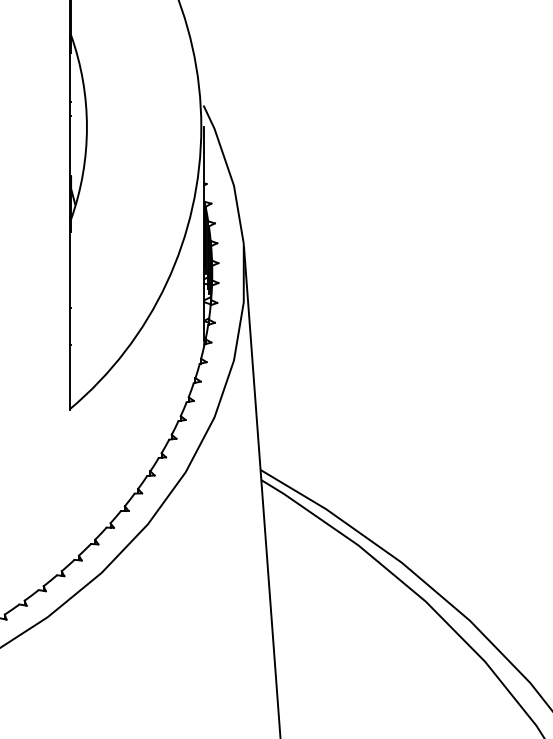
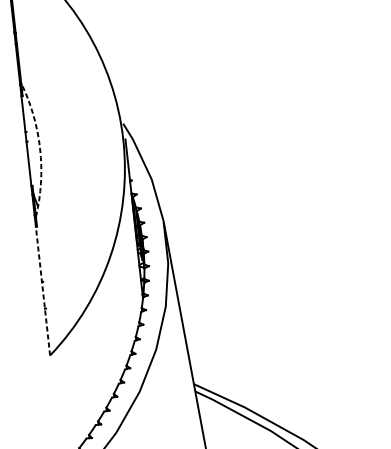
arc: (86, 127) -> (39, 149), solid -> dashed
line: (69, 320) -> (42, 290), solid -> dashed

